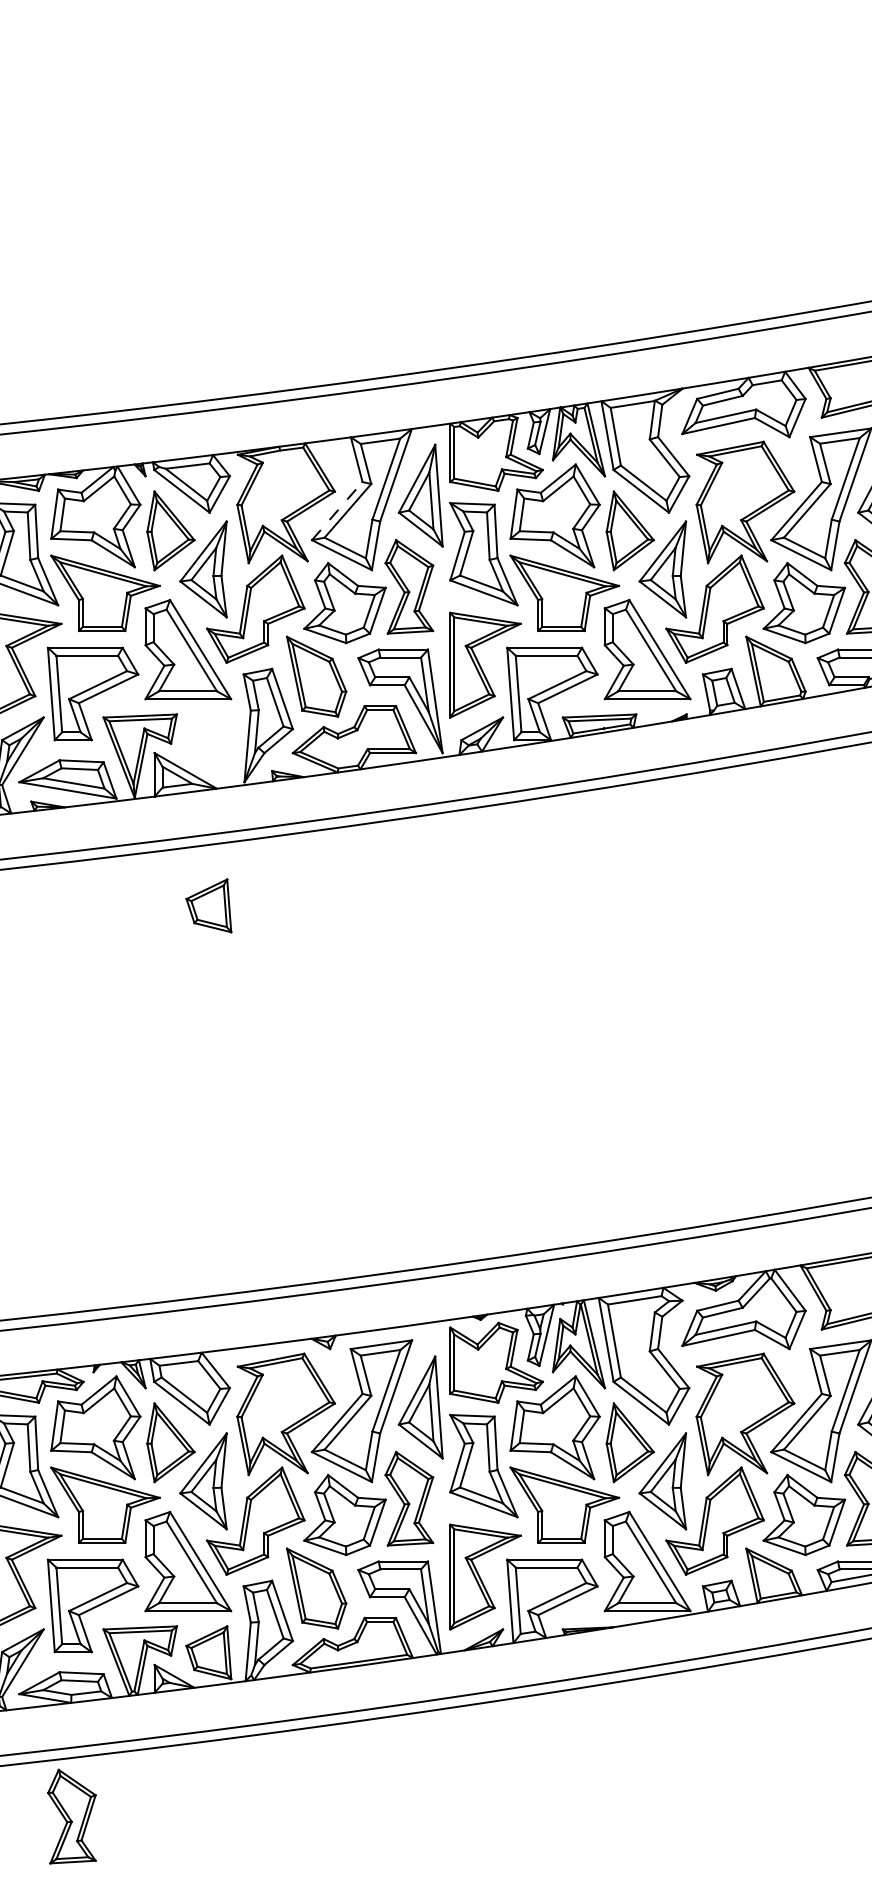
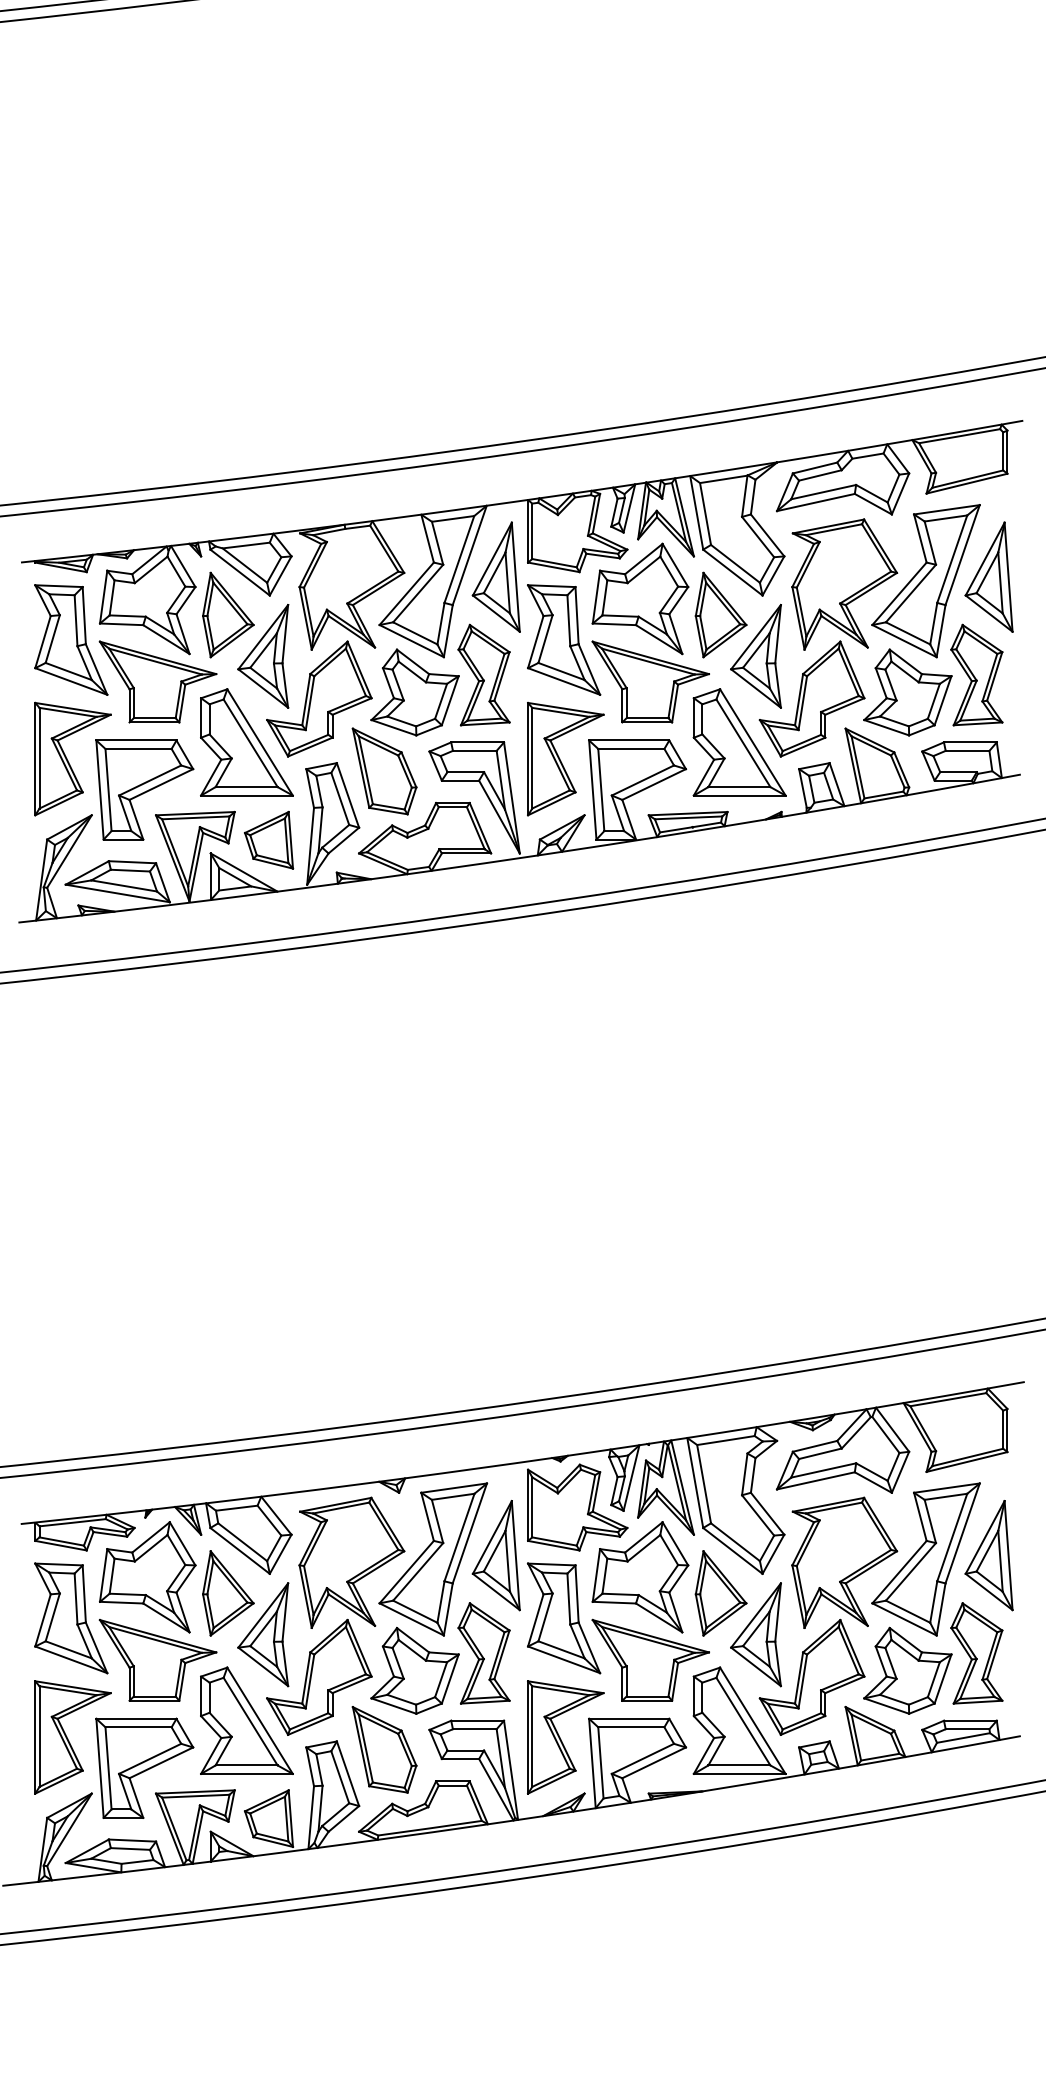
line: (337, 510) -> (407, 593), dashed -> solid
part: (209, 905) -> (269, 839), moved
part: (71, 1816) -> (121, 1994), removed

